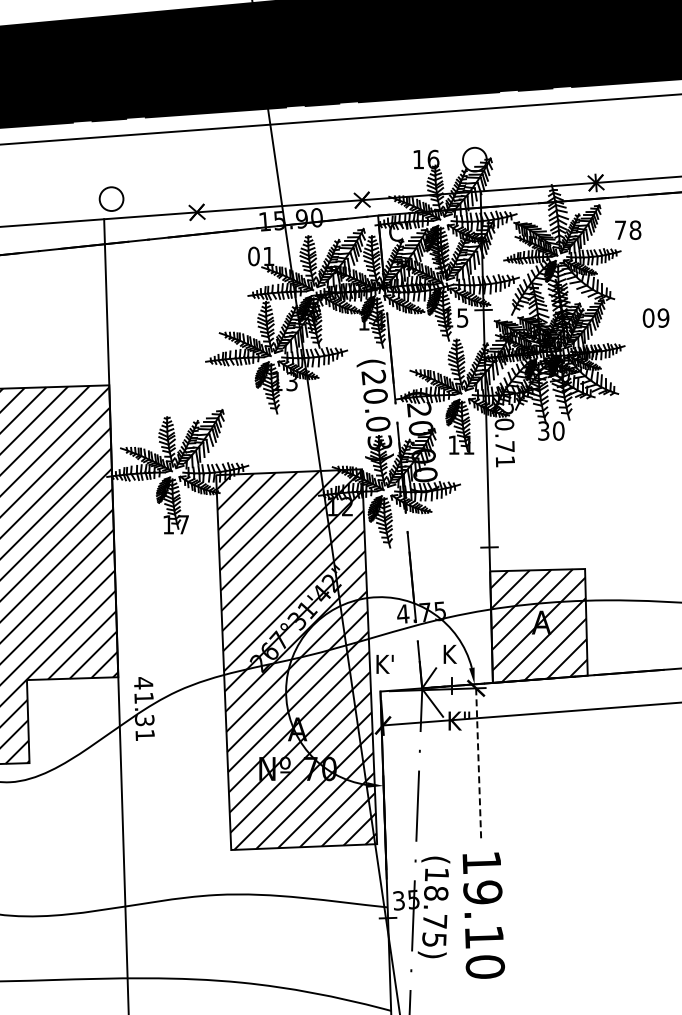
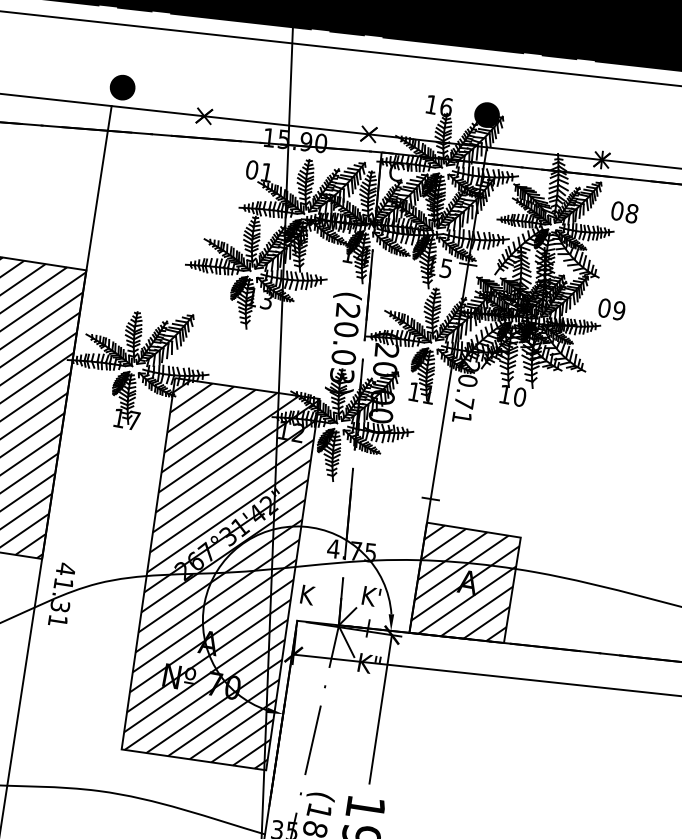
fill: (474, 159) -> (486, 114), added
fill: (111, 199) -> (122, 88), added
text: (620, 229) -> (617, 210), 78 -> 08
text: (655, 317) -> (611, 308), moved
text: (543, 430) -> (505, 393), 30 -> 10
text: (448, 653) -> (371, 595), K -> K'
text: (384, 663) -> (306, 593), K' -> K
line: (478, 763) -> (380, 709), dashed -> solid

